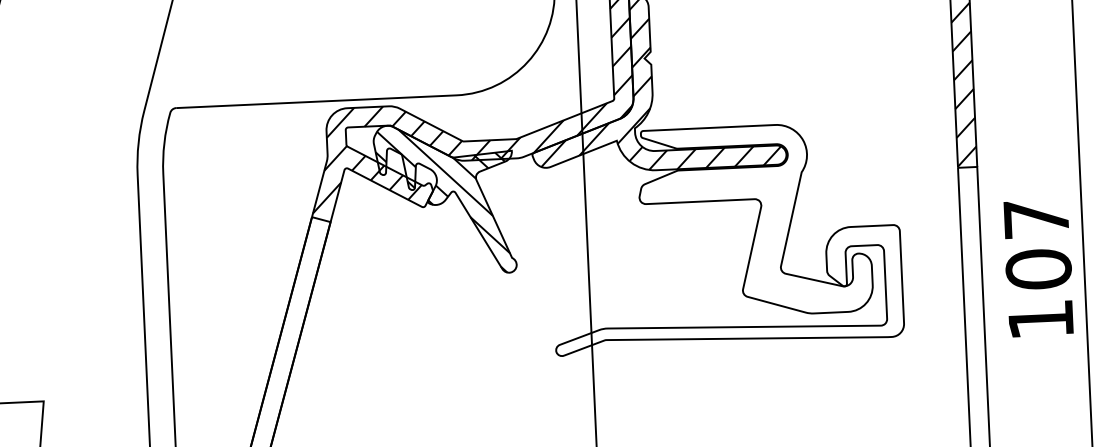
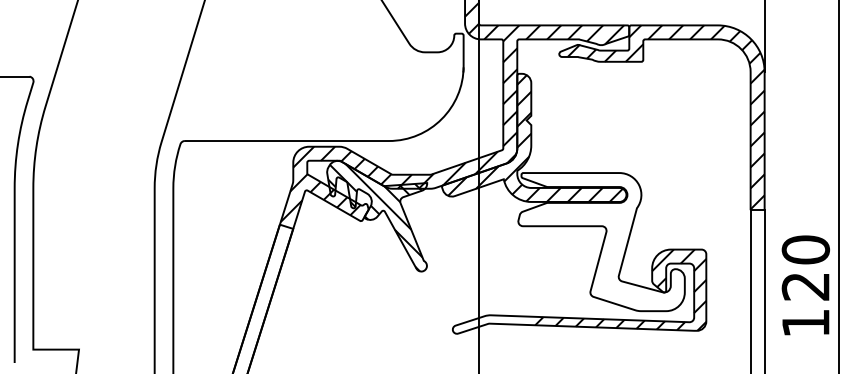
text: (1037, 243) -> (805, 267), 107 -> 120
hatch: (784, 284) -> (620, 289), added

